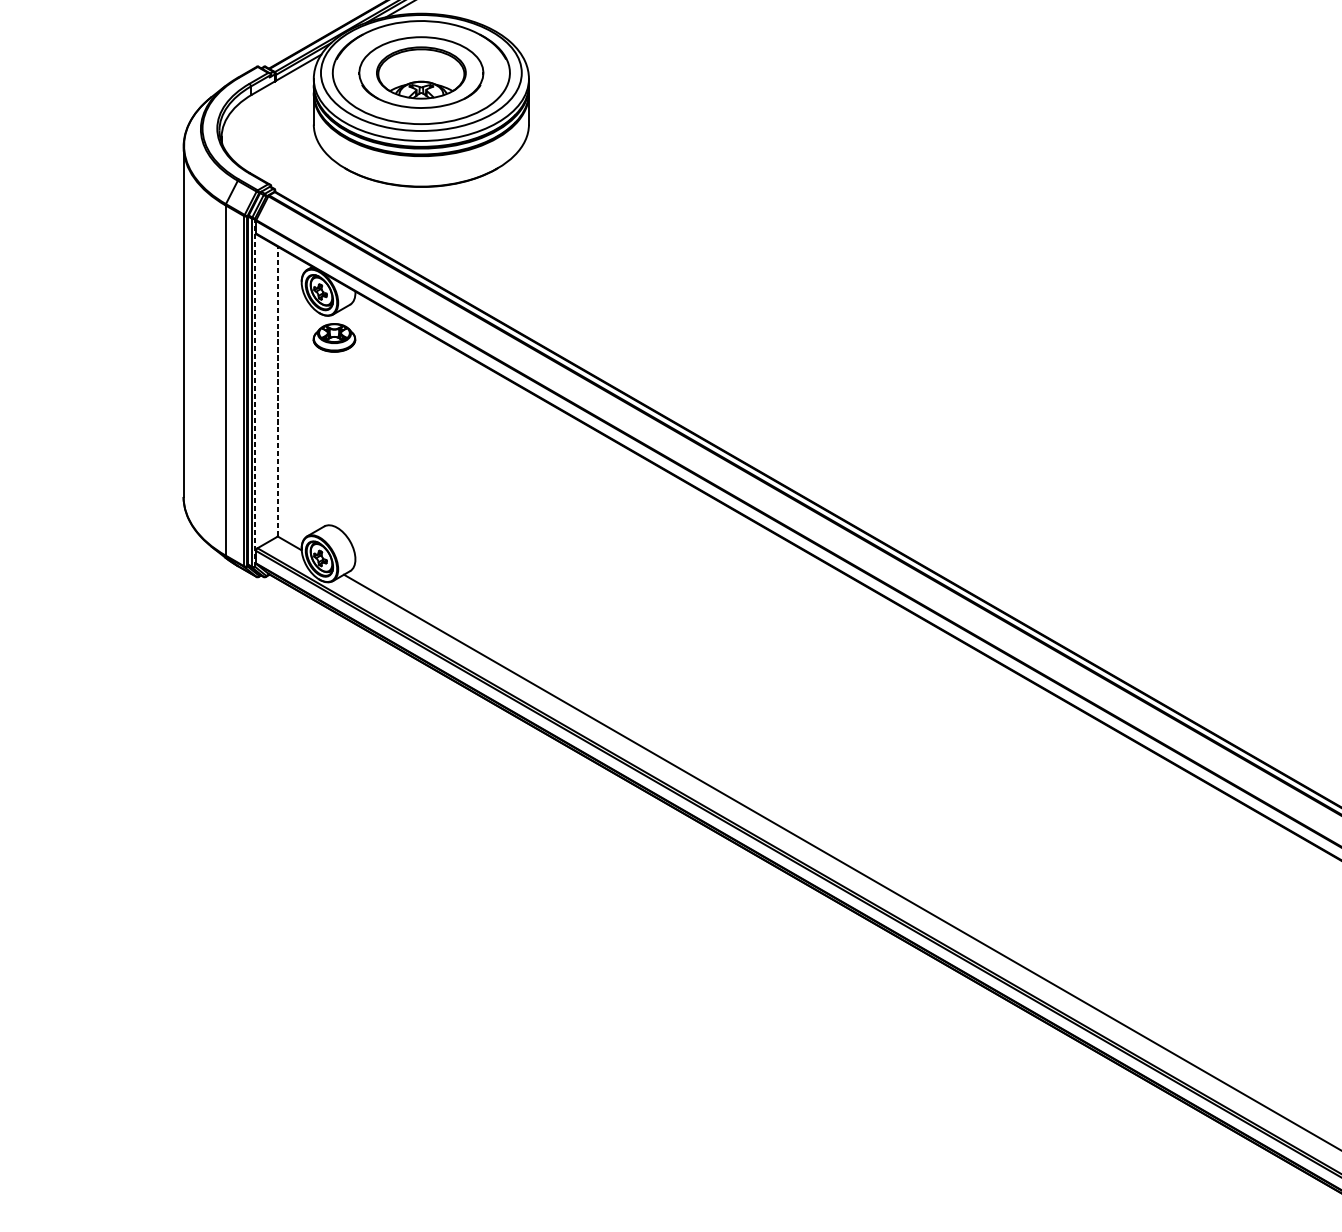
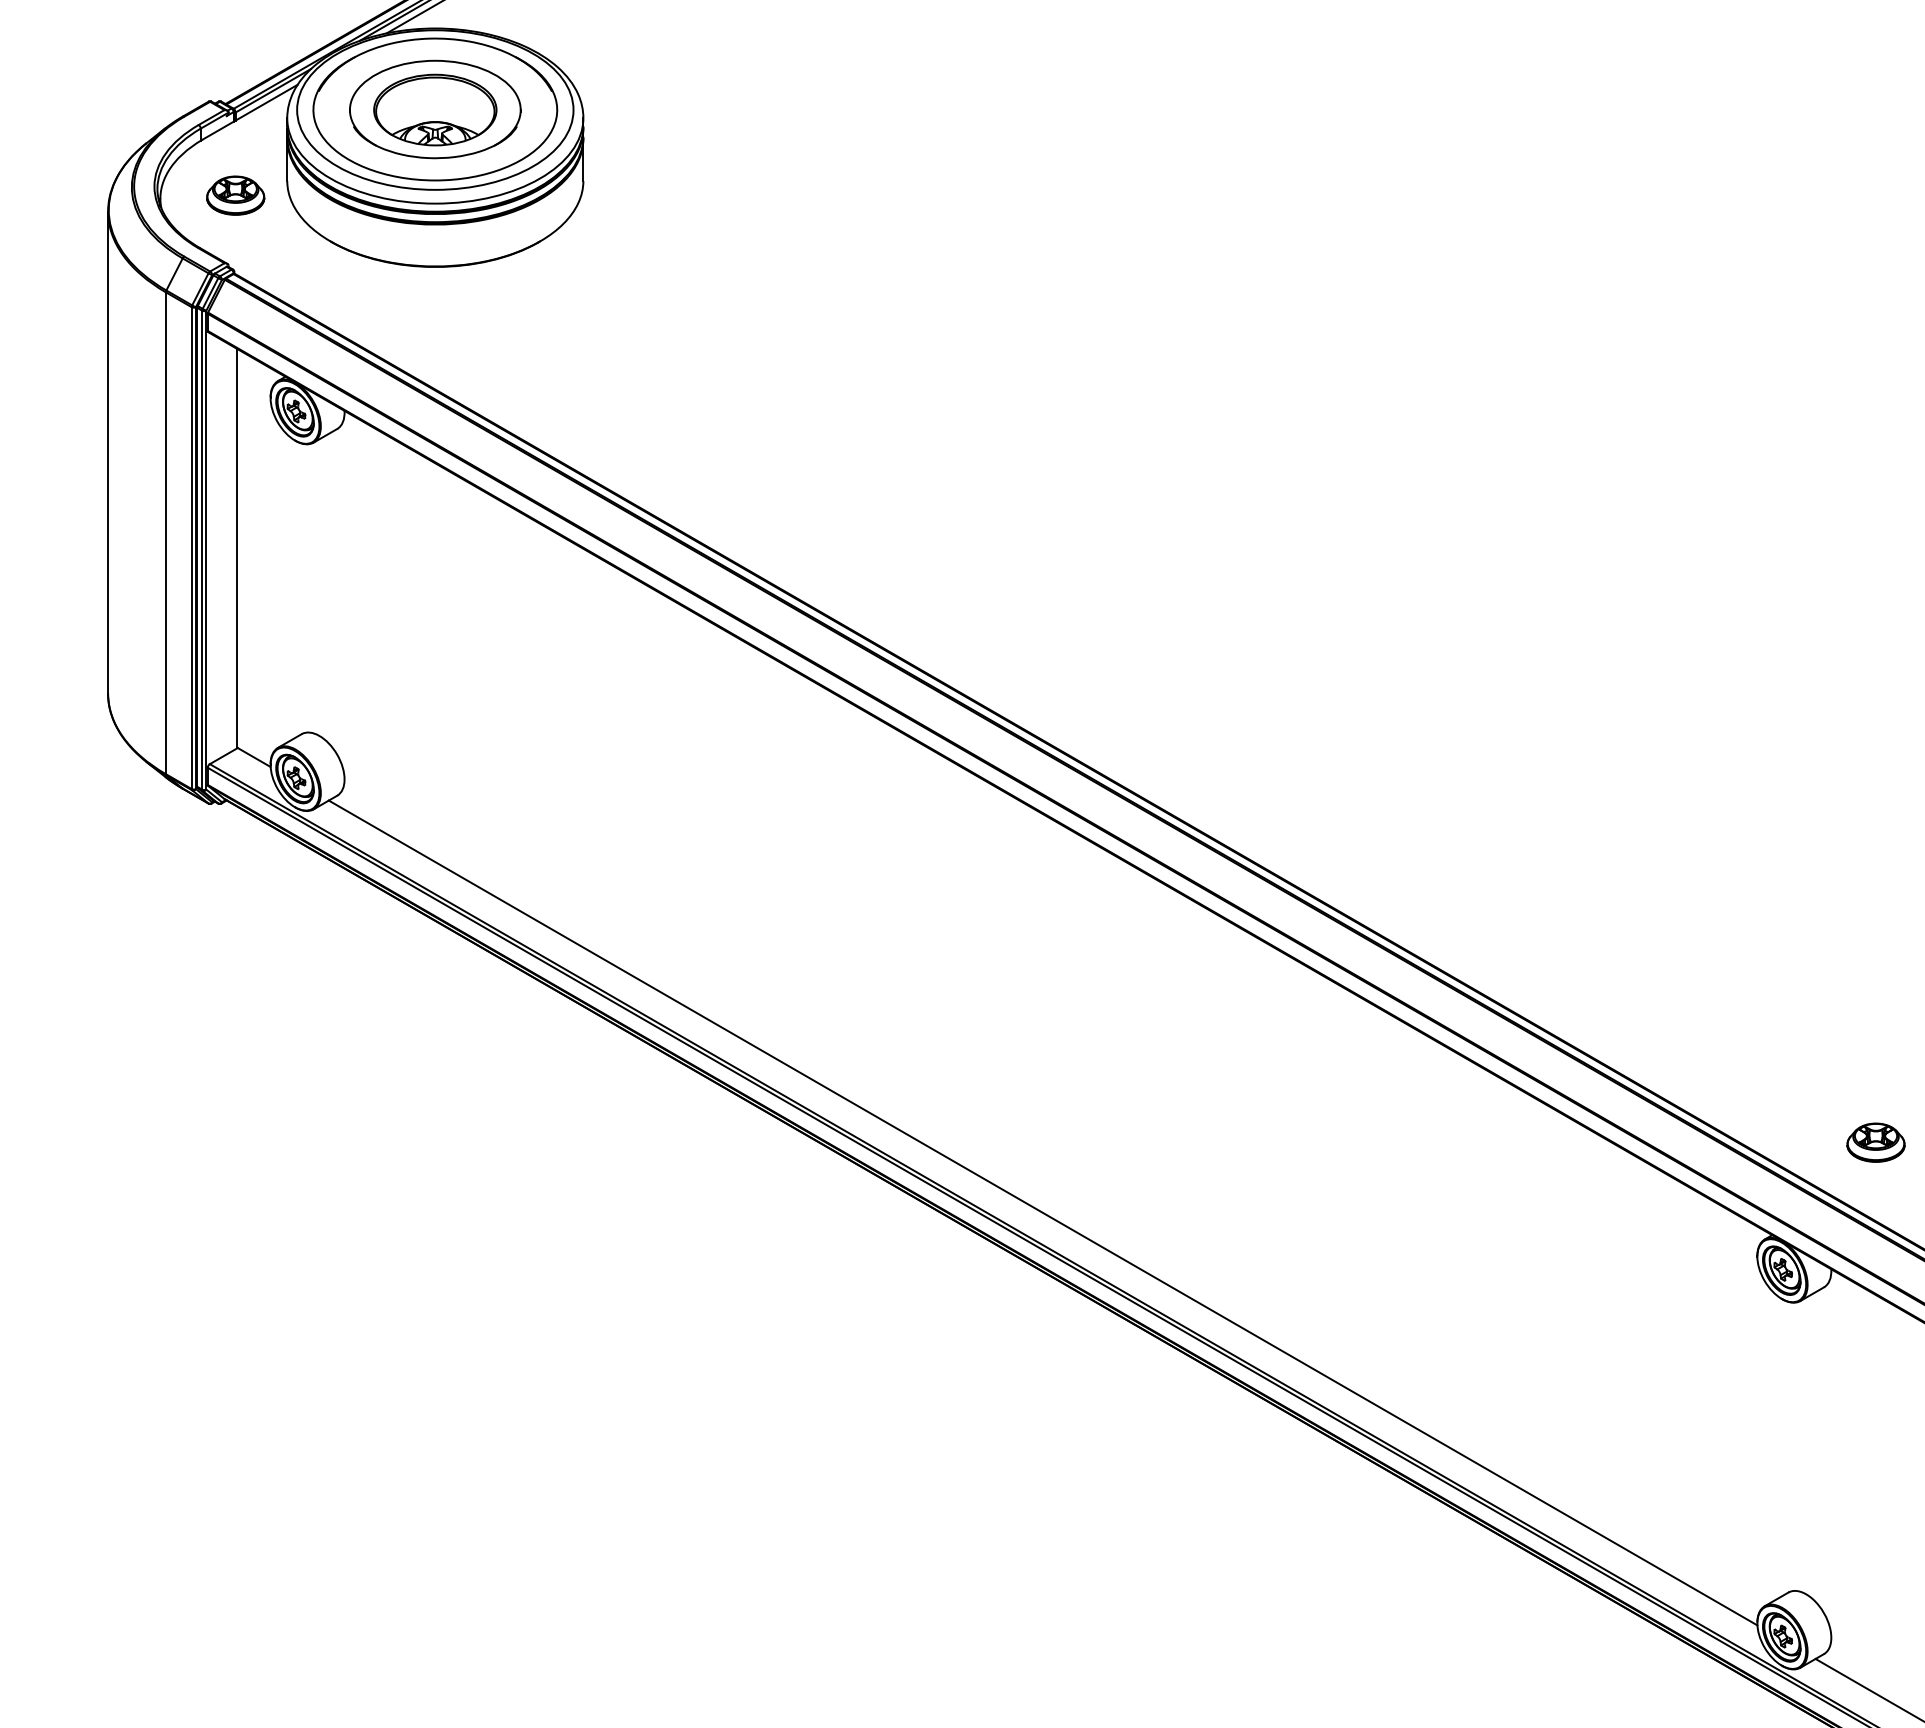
part: (334, 337) -> (235, 195), moved
line: (277, 390) -> (237, 547), dashed -> solid
line: (255, 392) -> (206, 549), dashed -> solid

